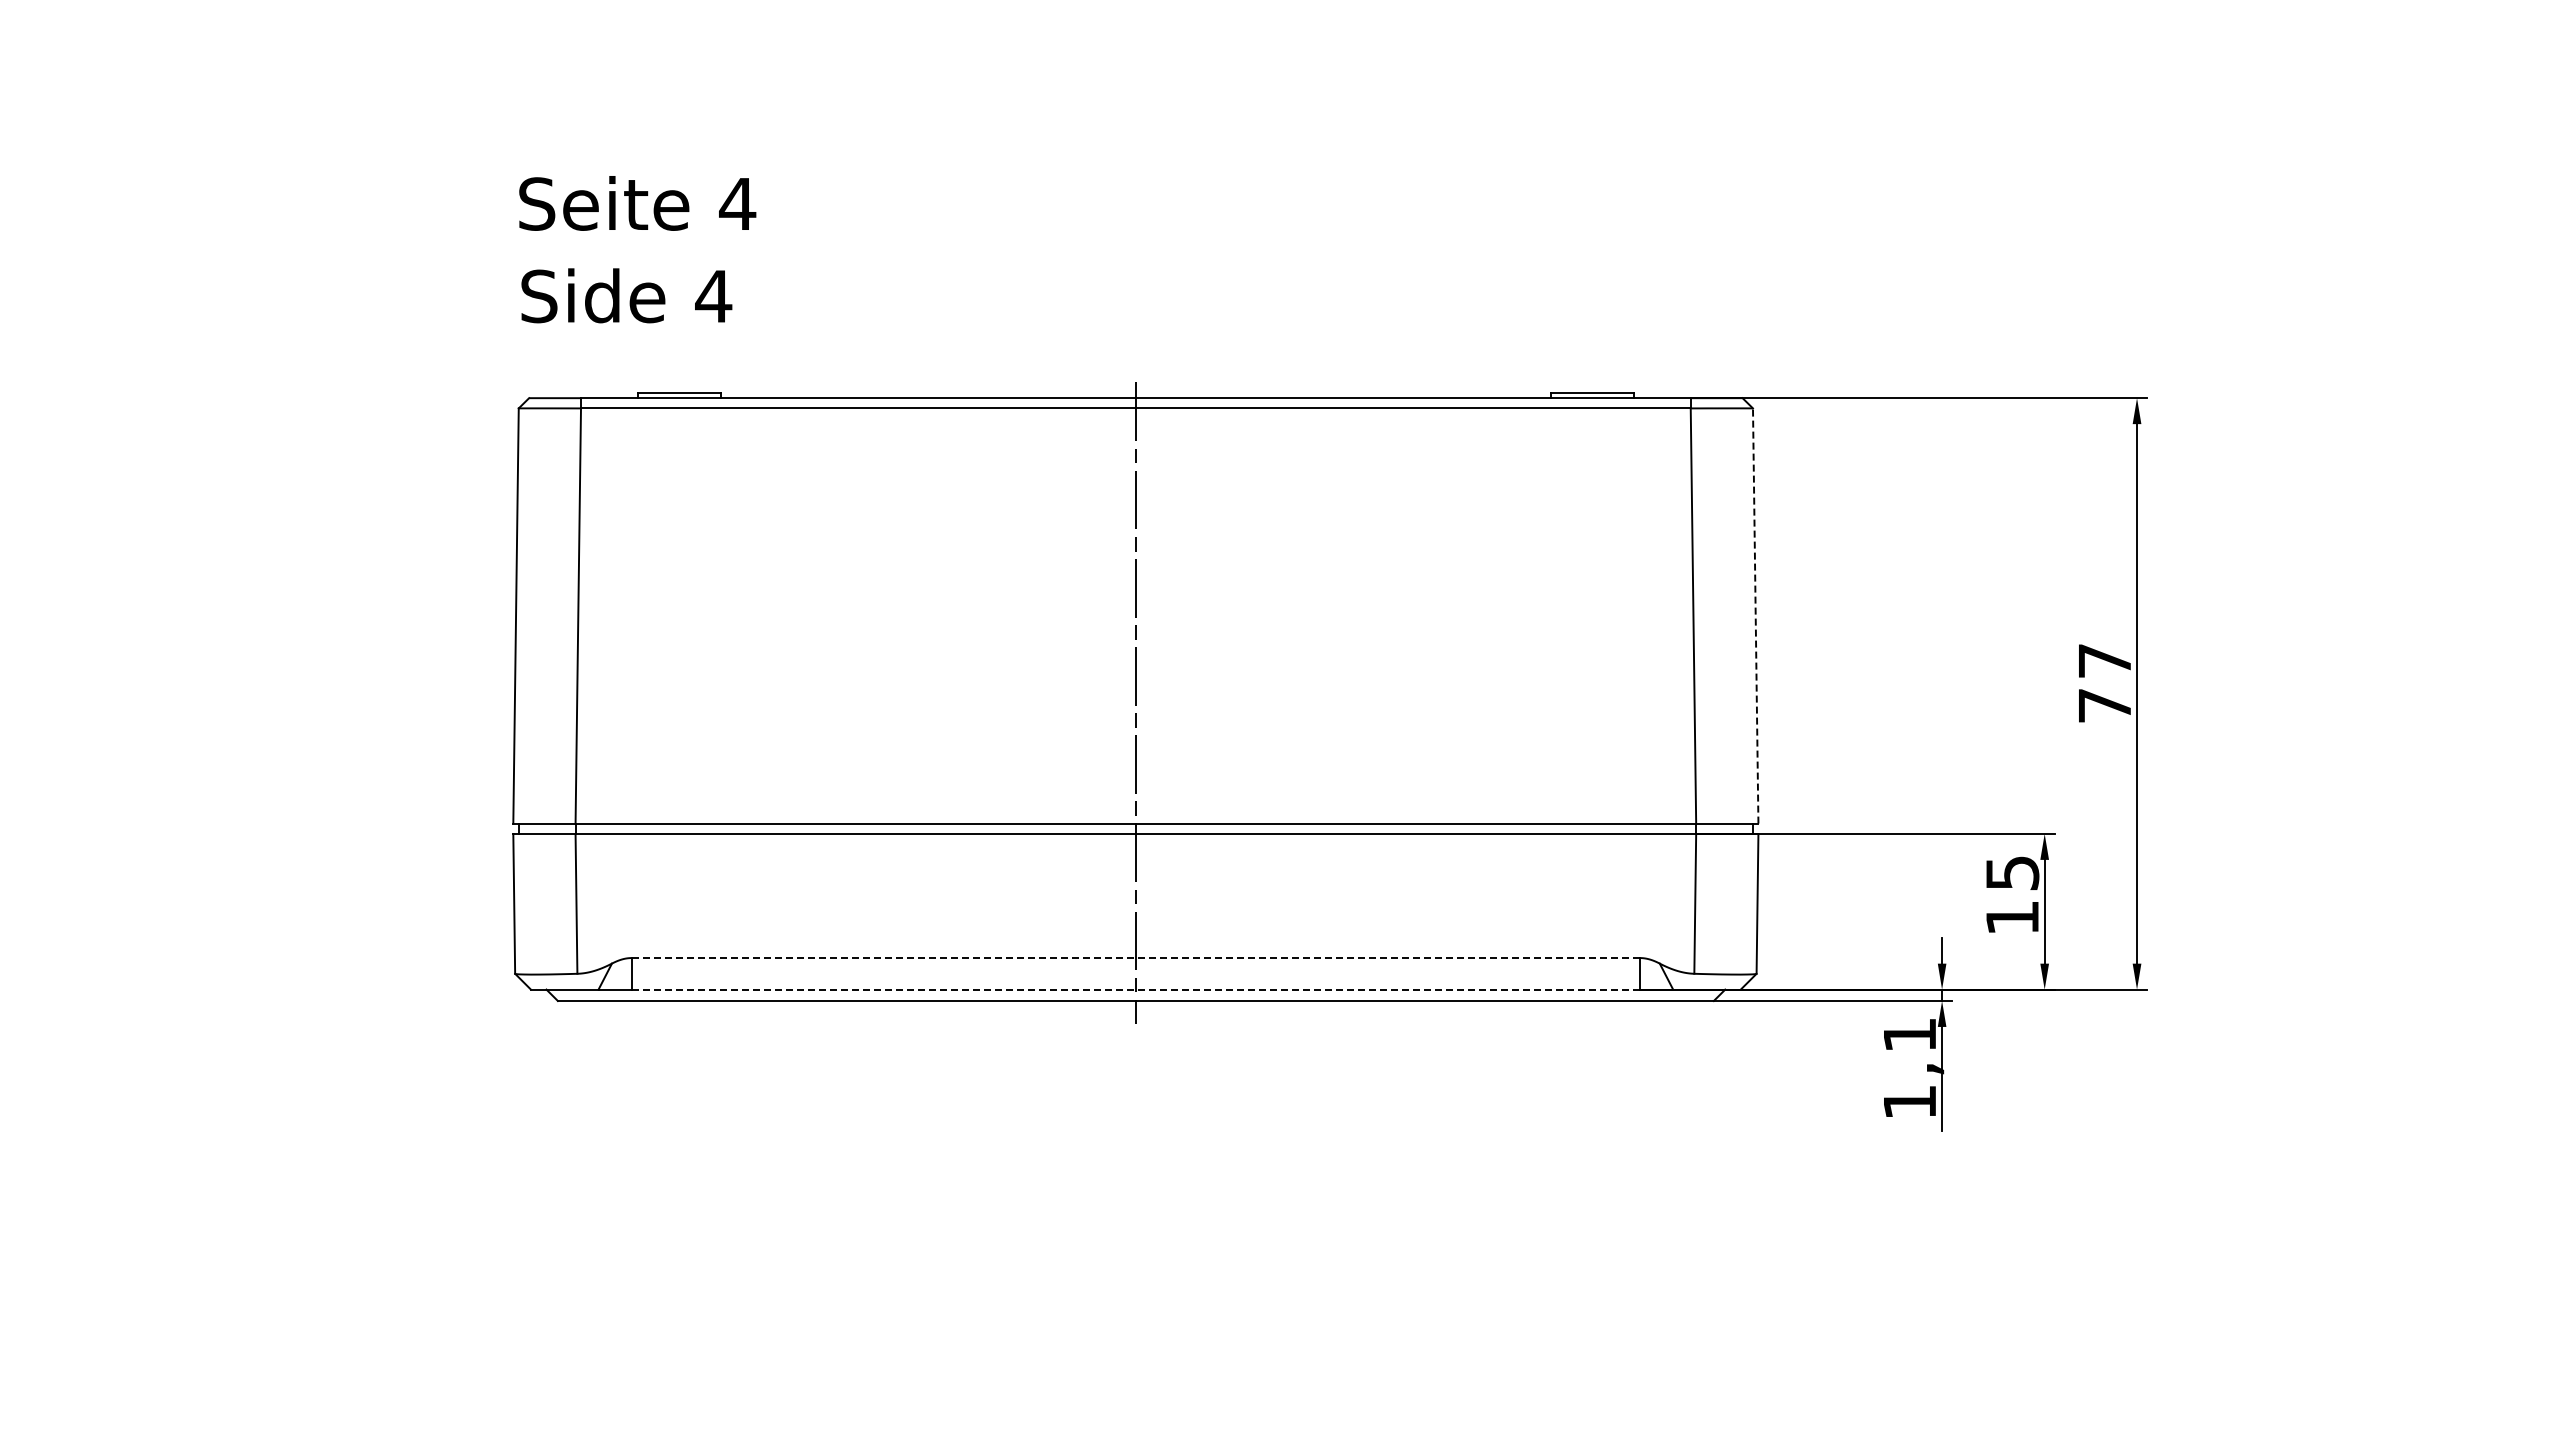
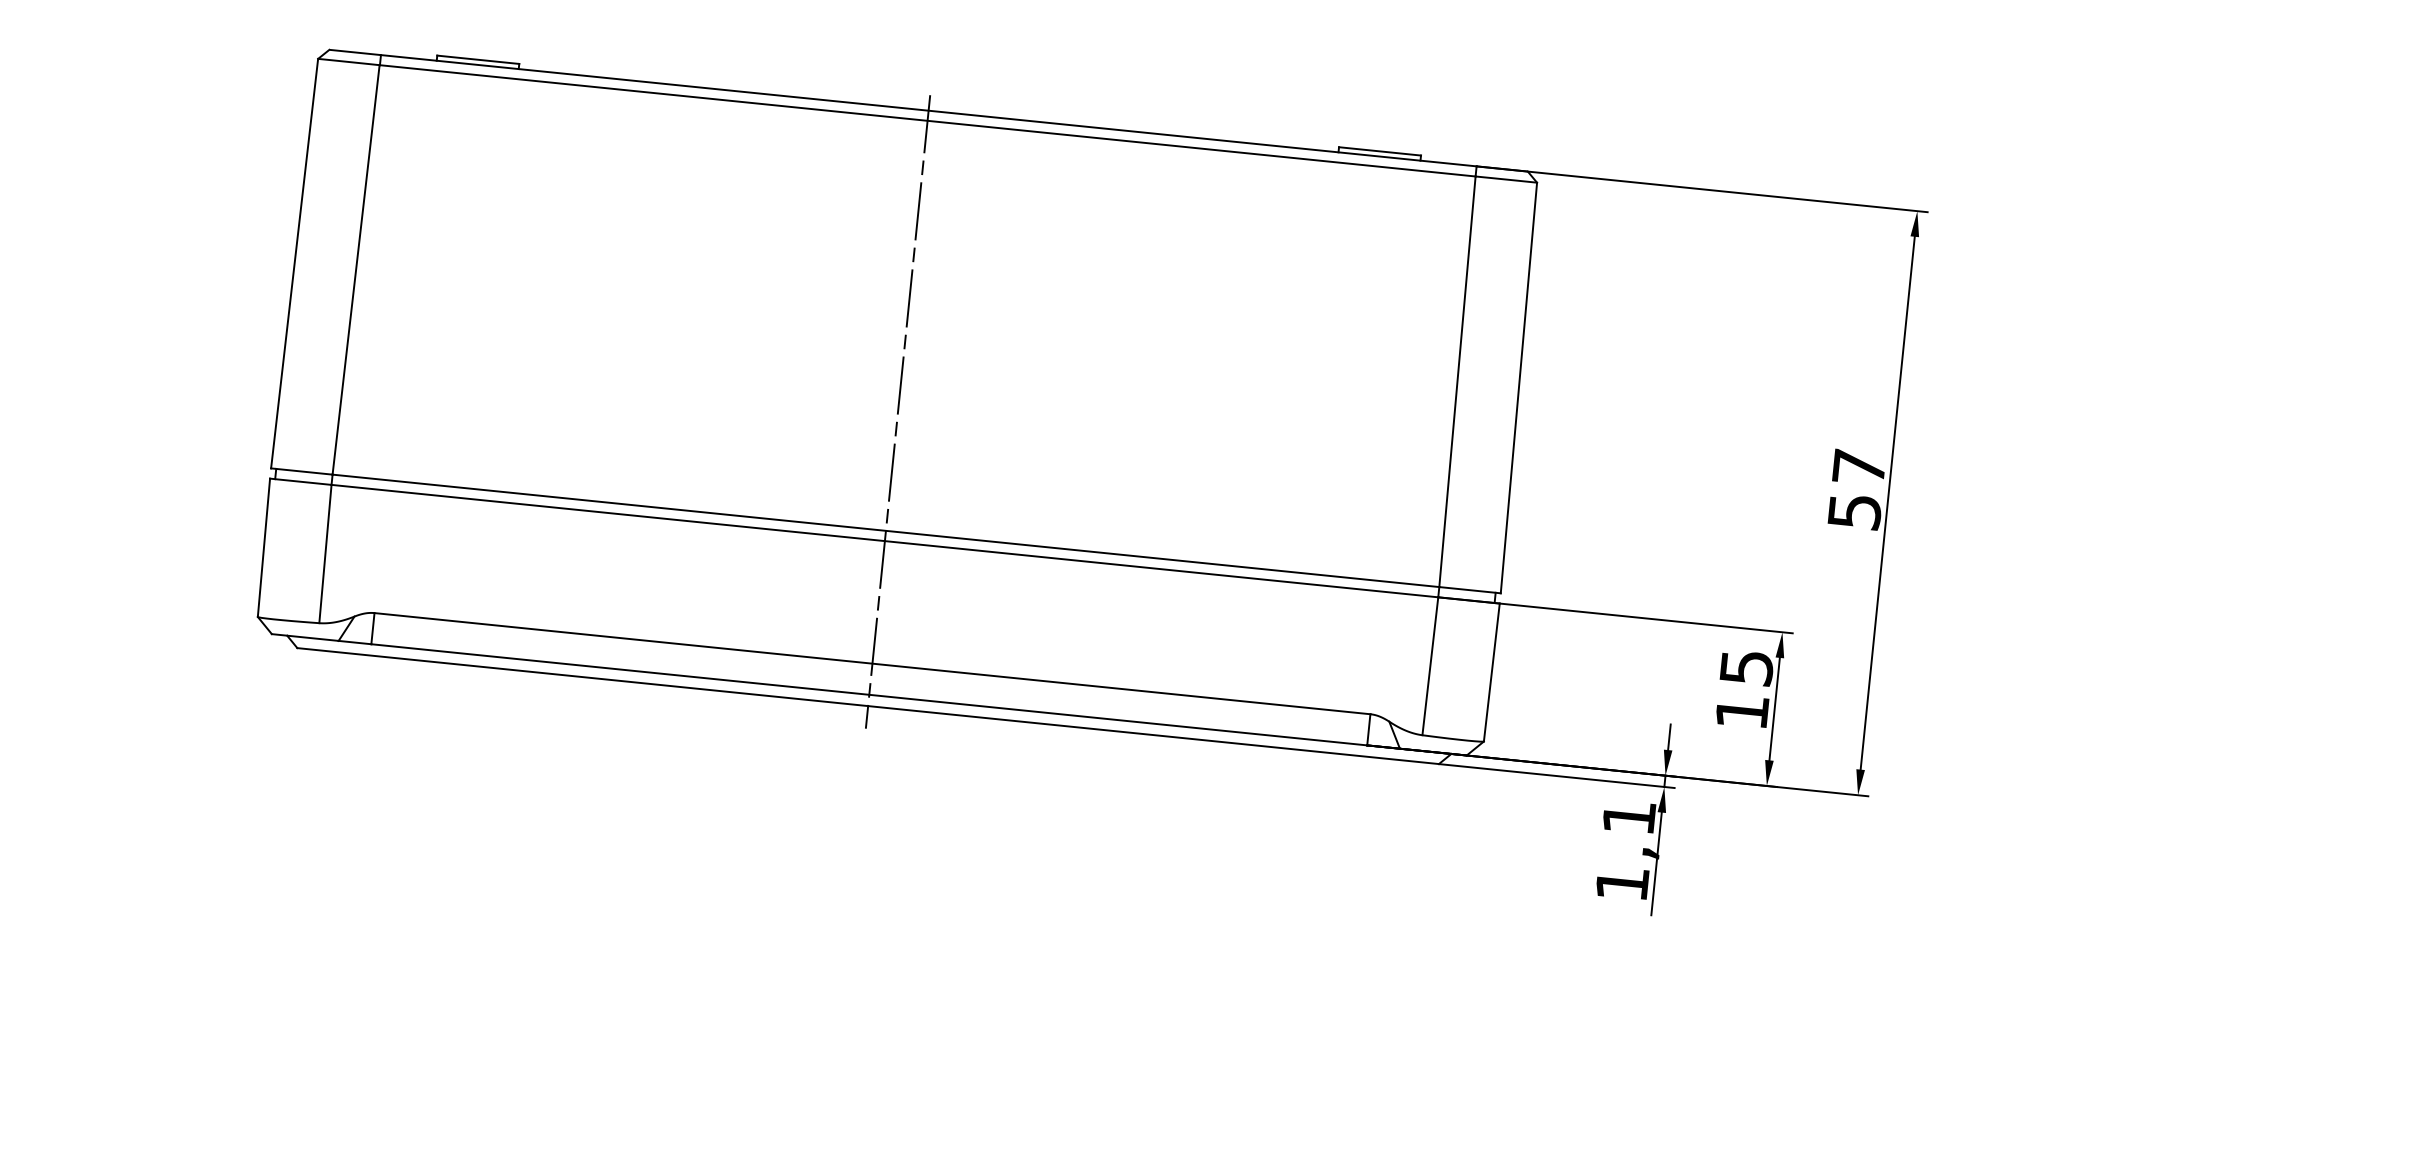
line: (1755, 616) -> (1518, 388), dashed -> solid
text: (2105, 705) -> (1855, 511), 77 -> 57
line: (1136, 958) -> (873, 664), dashed -> solid
line: (1135, 989) -> (868, 694), dashed -> solid

